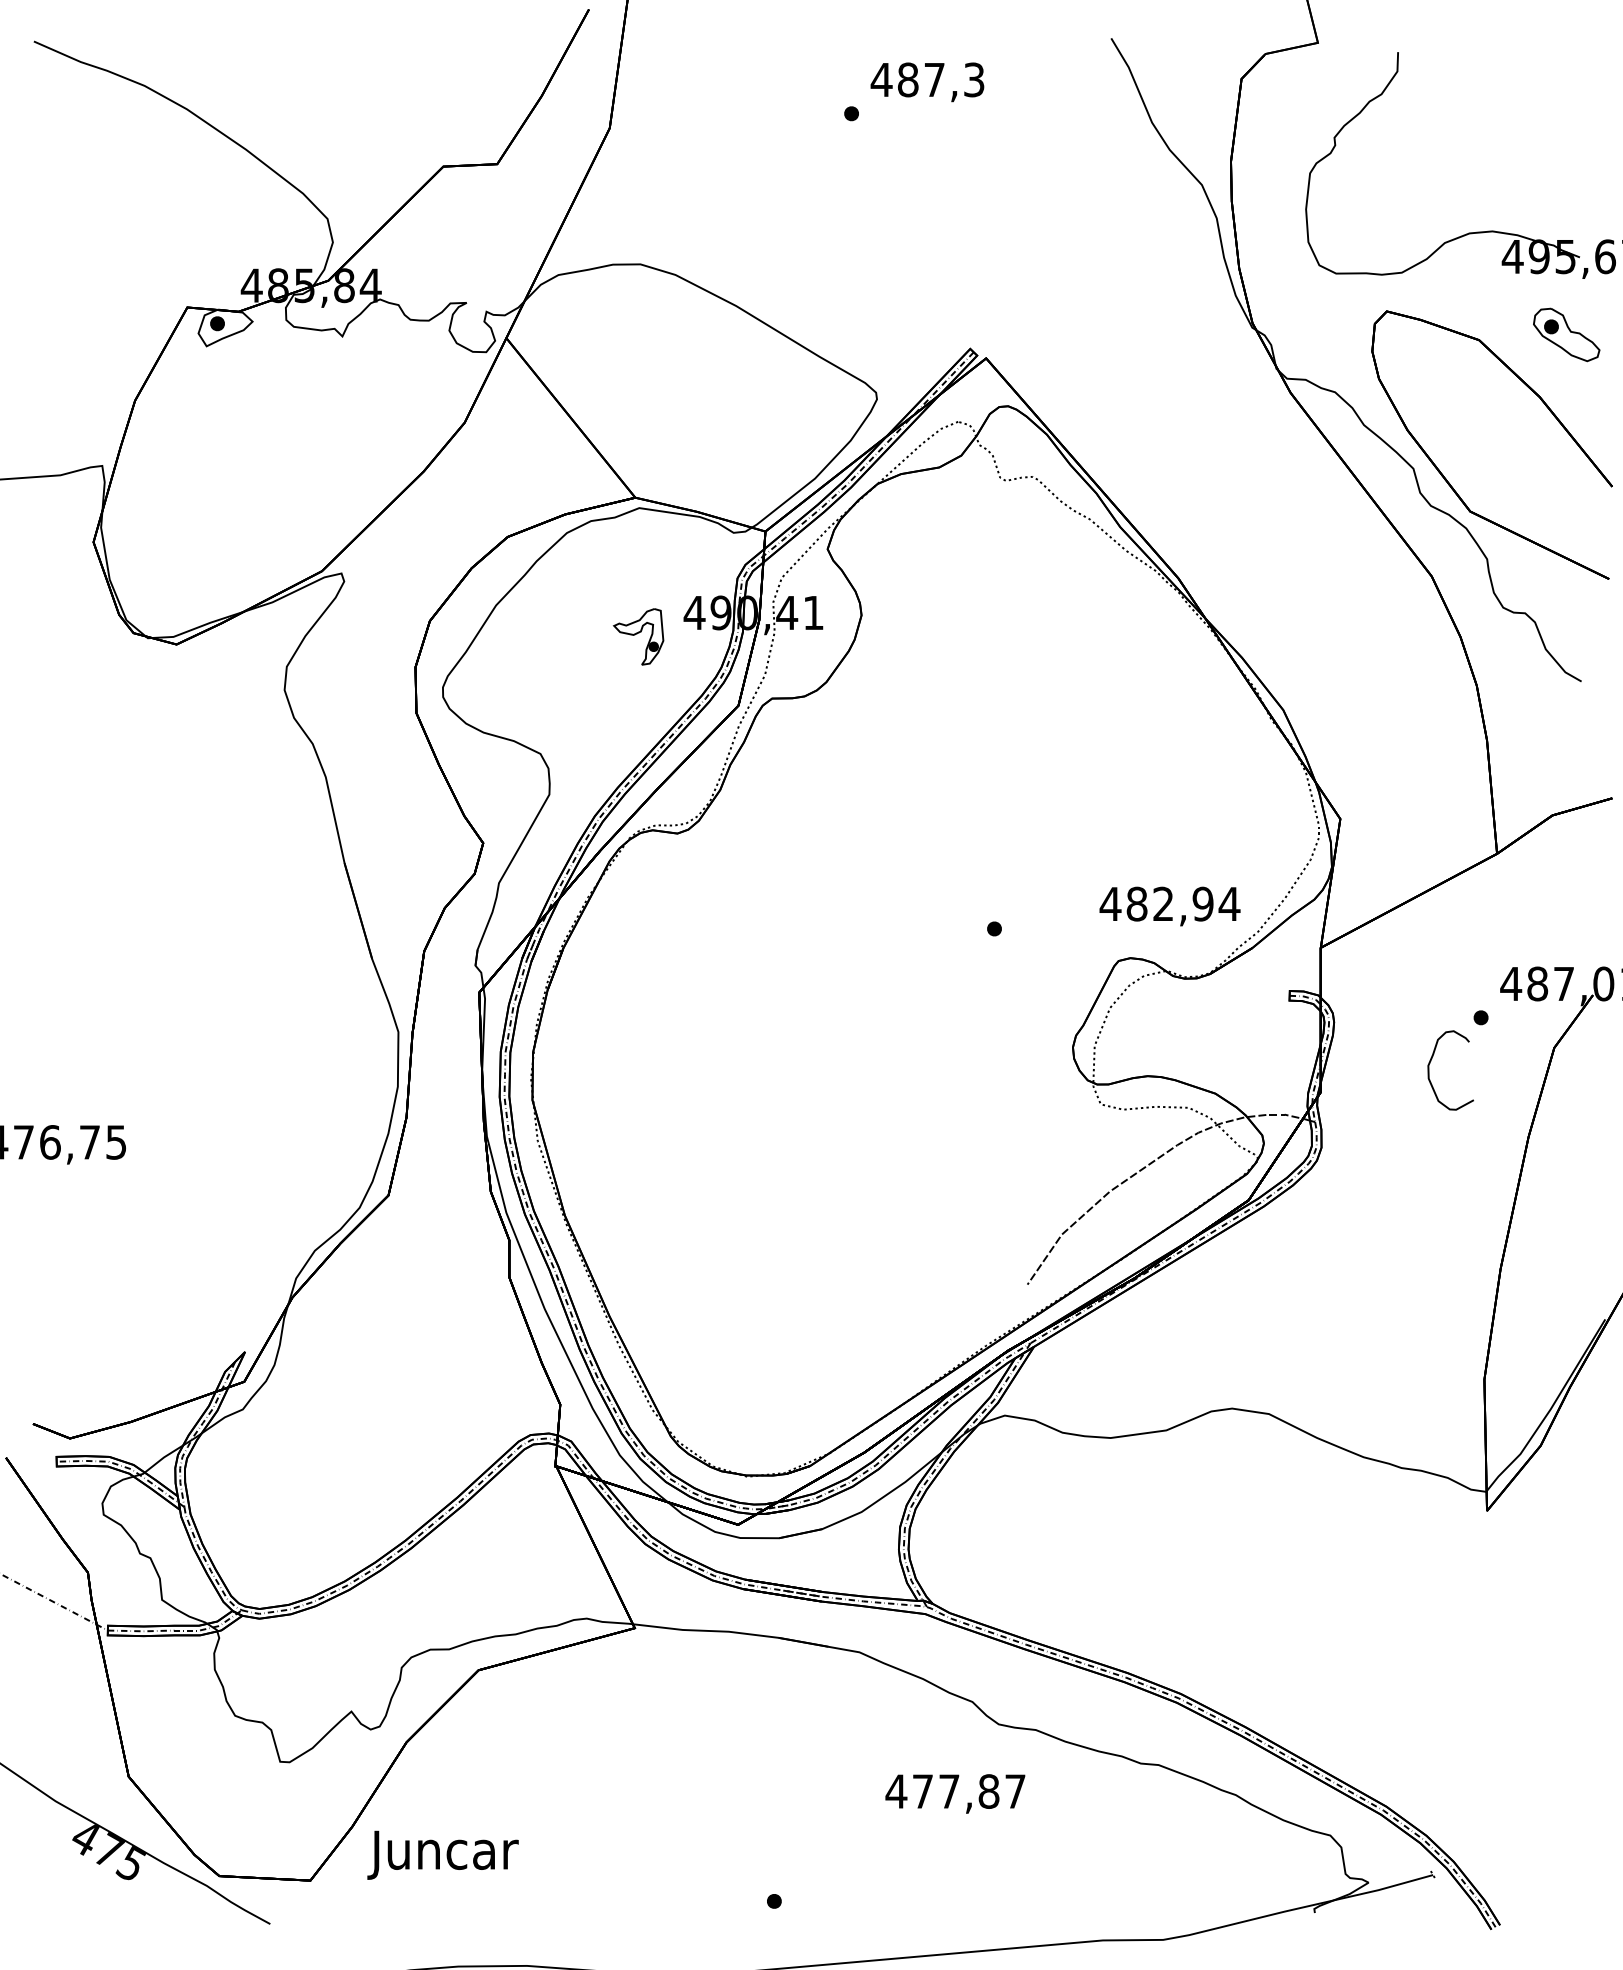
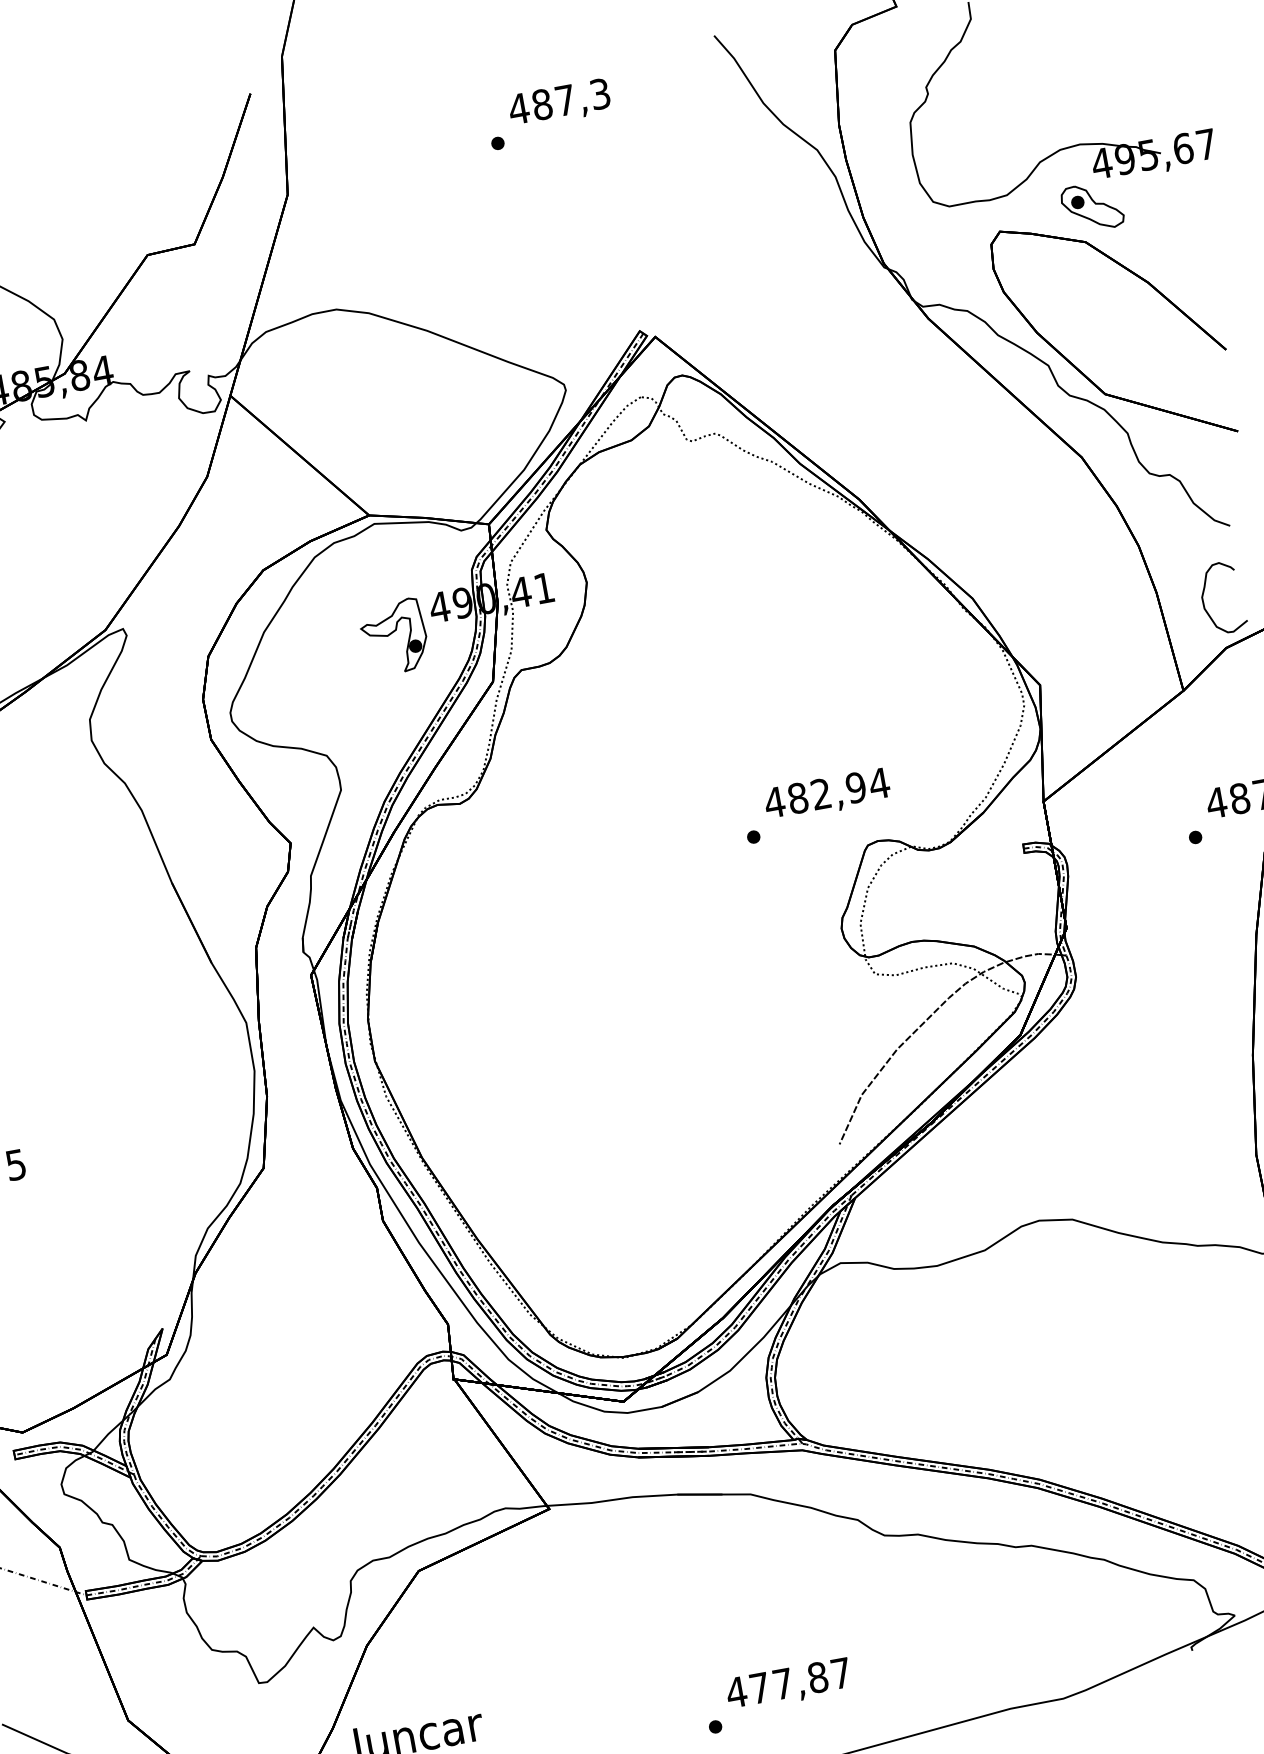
part: (1566, 334) -> (1092, 206), moved
part: (638, 636) -> (394, 636), size x1.43
text: (1169, 906) -> (826, 795), moved
curve: (1429, 1070) -> (1203, 601), moved
text: (955, 1793) -> (788, 1684), moved

